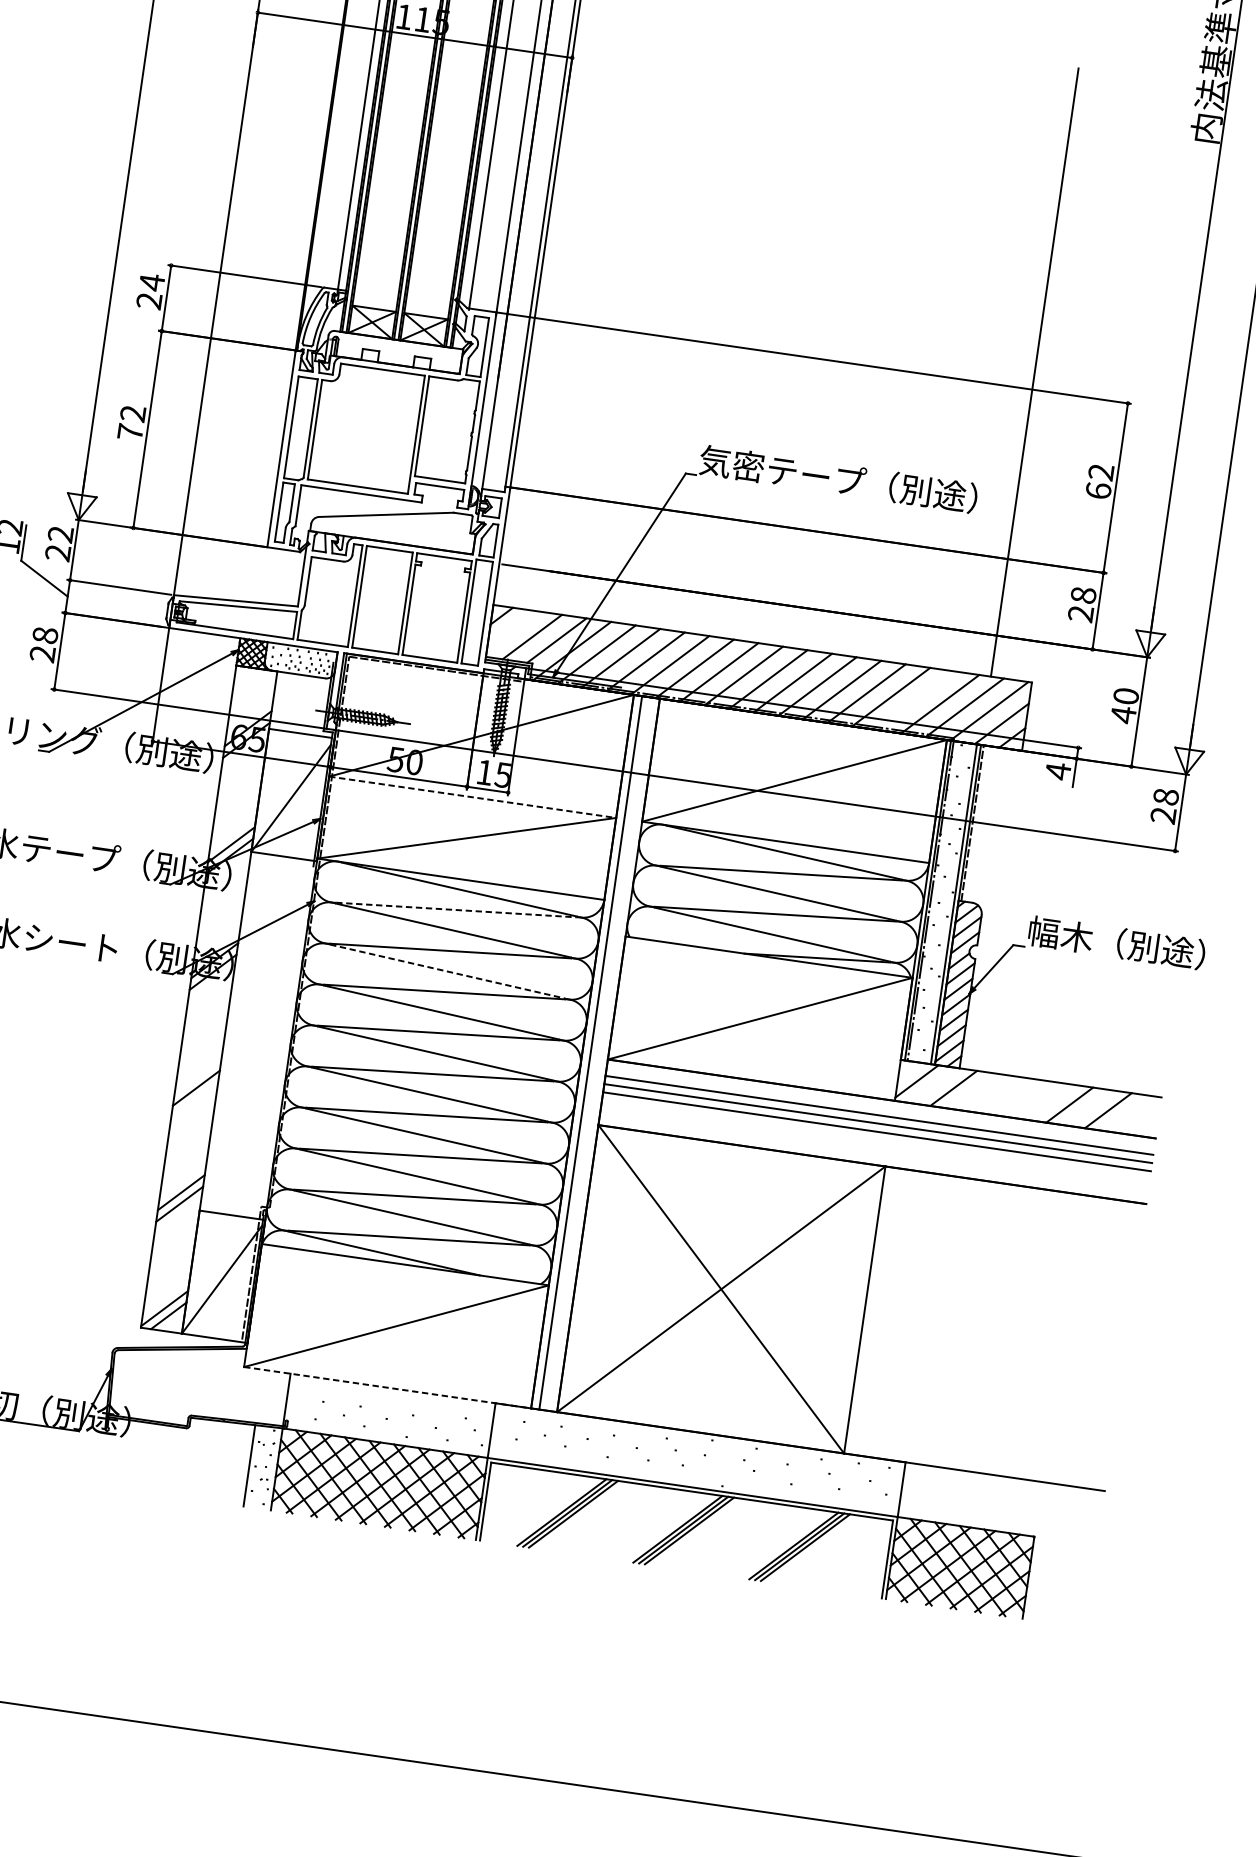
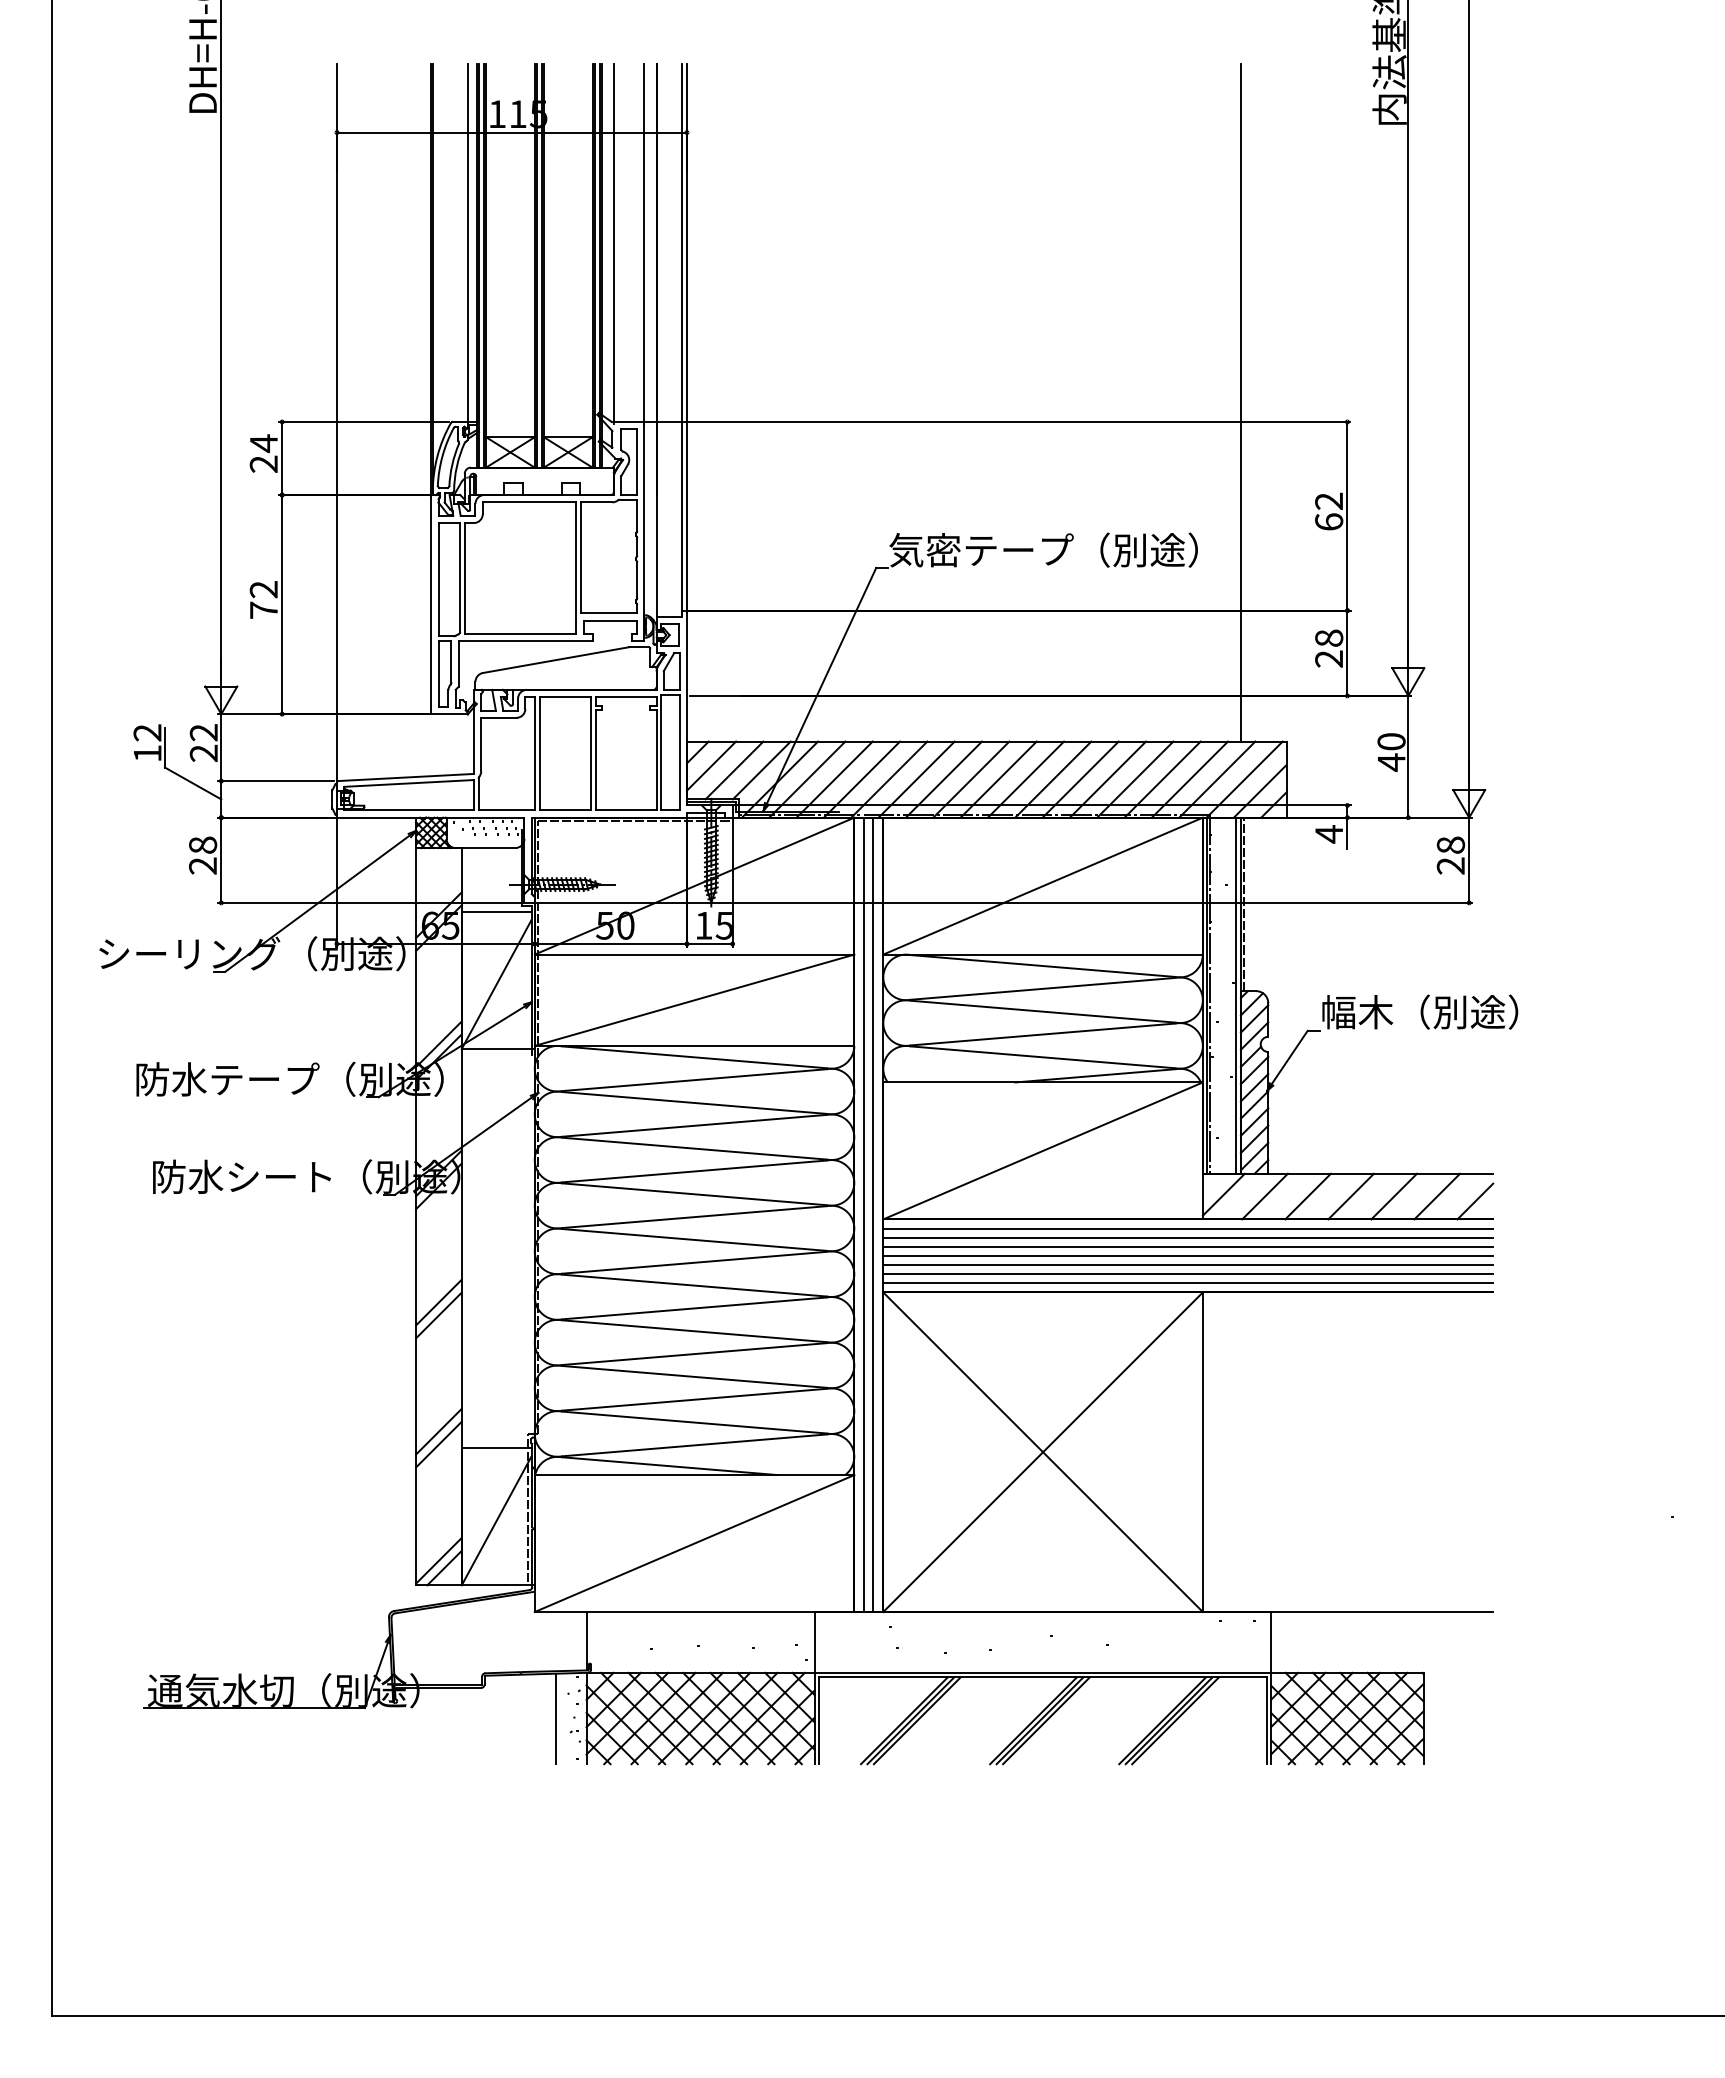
line: (512, 629) -> (711, 765), added
line: (915, 700) -> (1162, 779), added
line: (472, 797) -> (694, 954), dashed -> solid
line: (456, 910) -> (694, 1080), dashed -> solid
line: (447, 971) -> (694, 1148), dashed -> solid
line: (598, 1053) -> (872, 1214), added
line: (197, 1076) -> (438, 1302), added
line: (991, 1093) -> (1307, 1196), added
line: (1030, 1099) -> (1350, 1196), added
line: (880, 1107) -> (1188, 1228), added
line: (1142, 1120) -> (1475, 1201), added
line: (876, 1140) -> (1188, 1265), added
line: (874, 1148) -> (1188, 1274), added
line: (873, 1156) -> (1188, 1283), added
line: (387, 1388) -> (694, 1612), dashed -> solid

